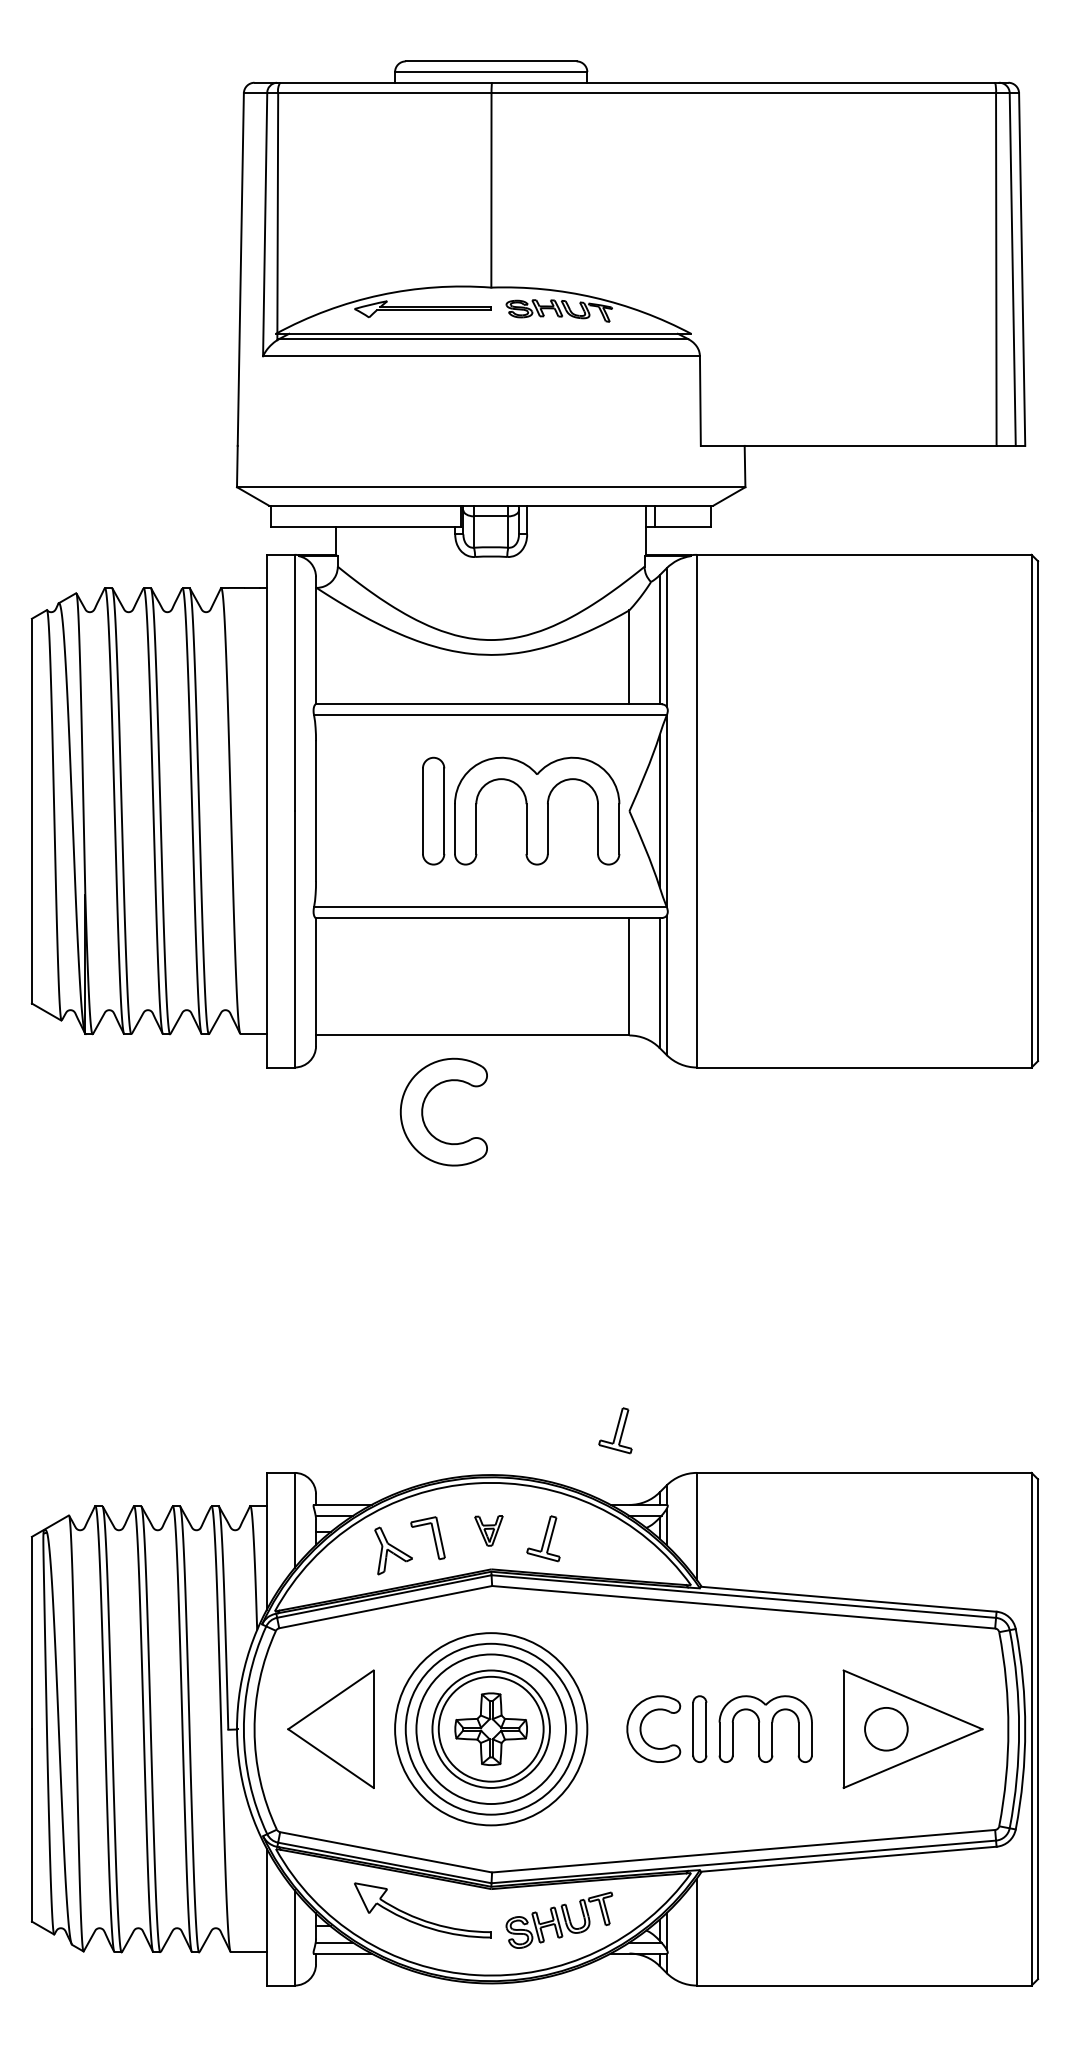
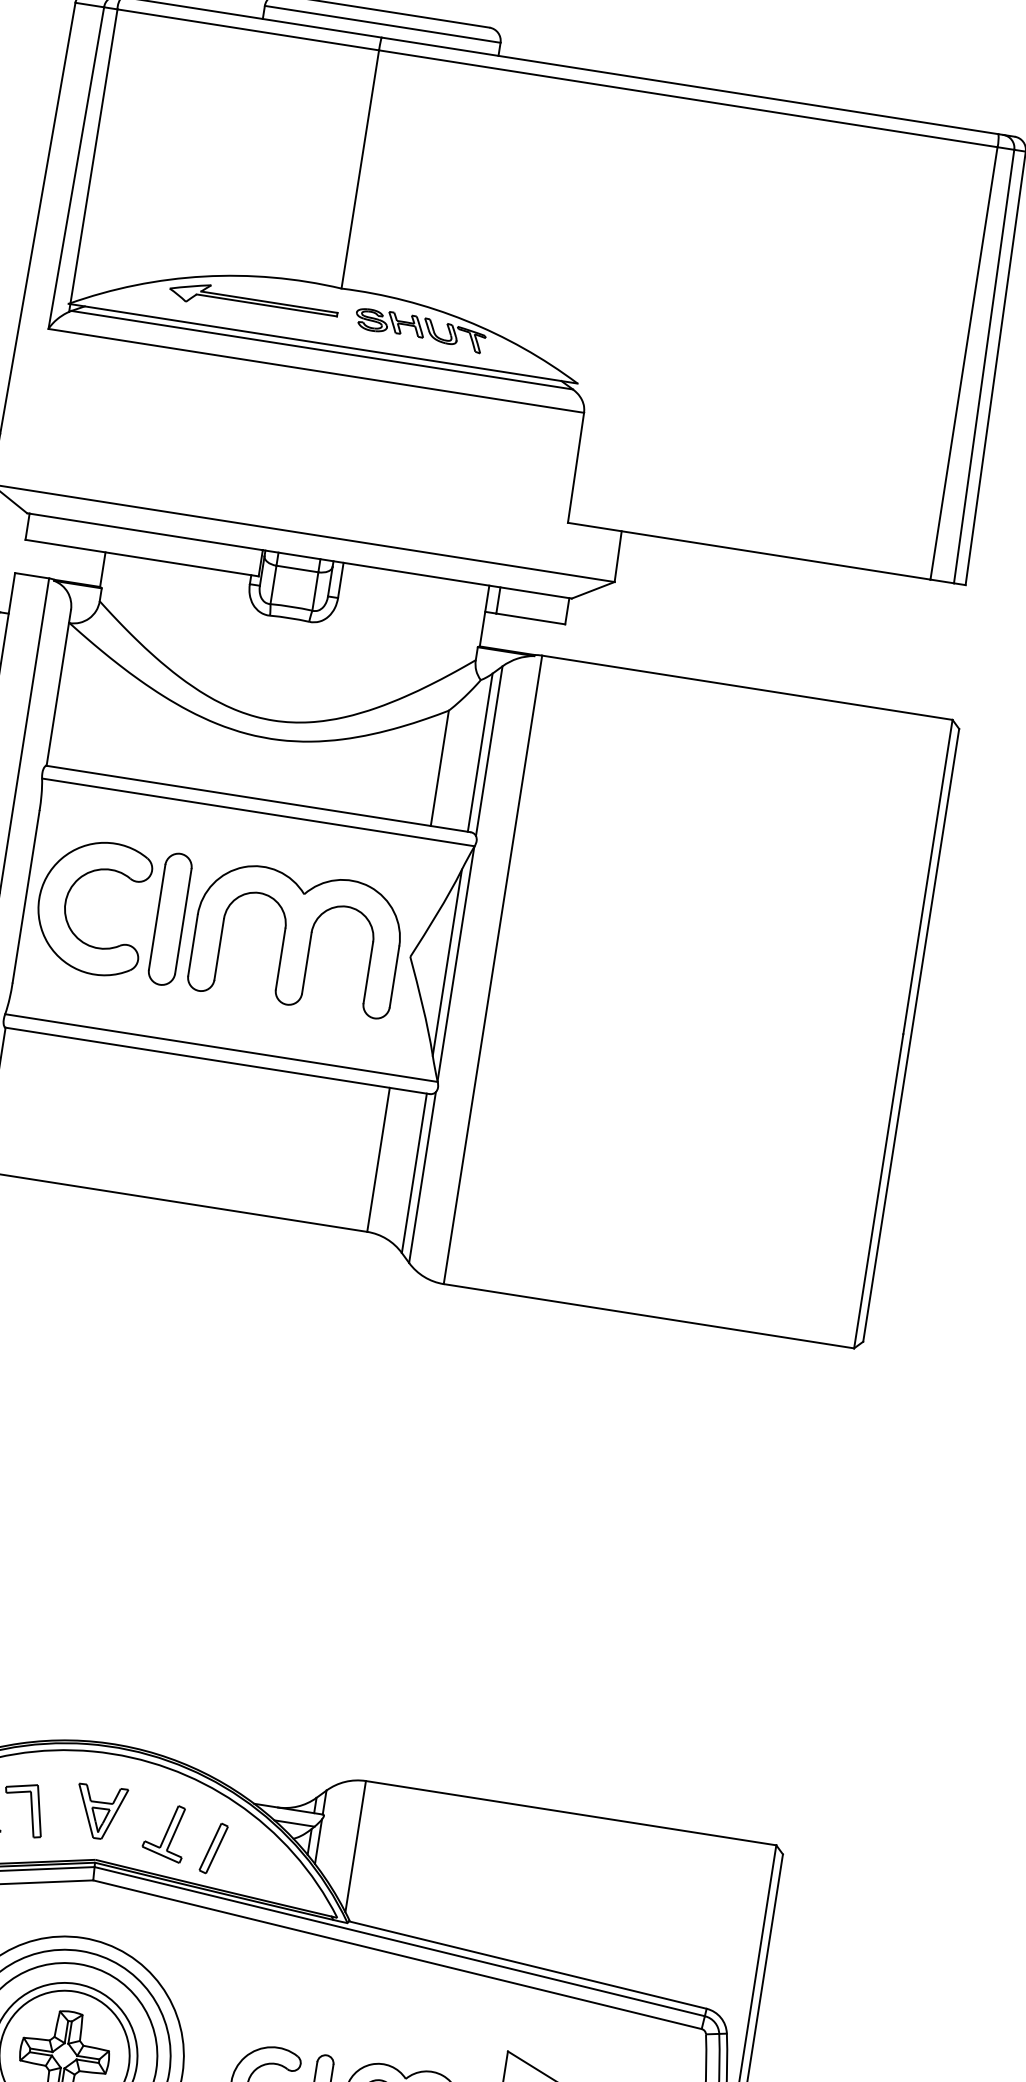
part: (423, 1111) -> (67, 902), moved
part: (615, 1430) -> (274, 1713), removed
part: (488, 1530) -> (99, 1811), size x1.43
part: (583, 1545) -> (213, 1848), added

